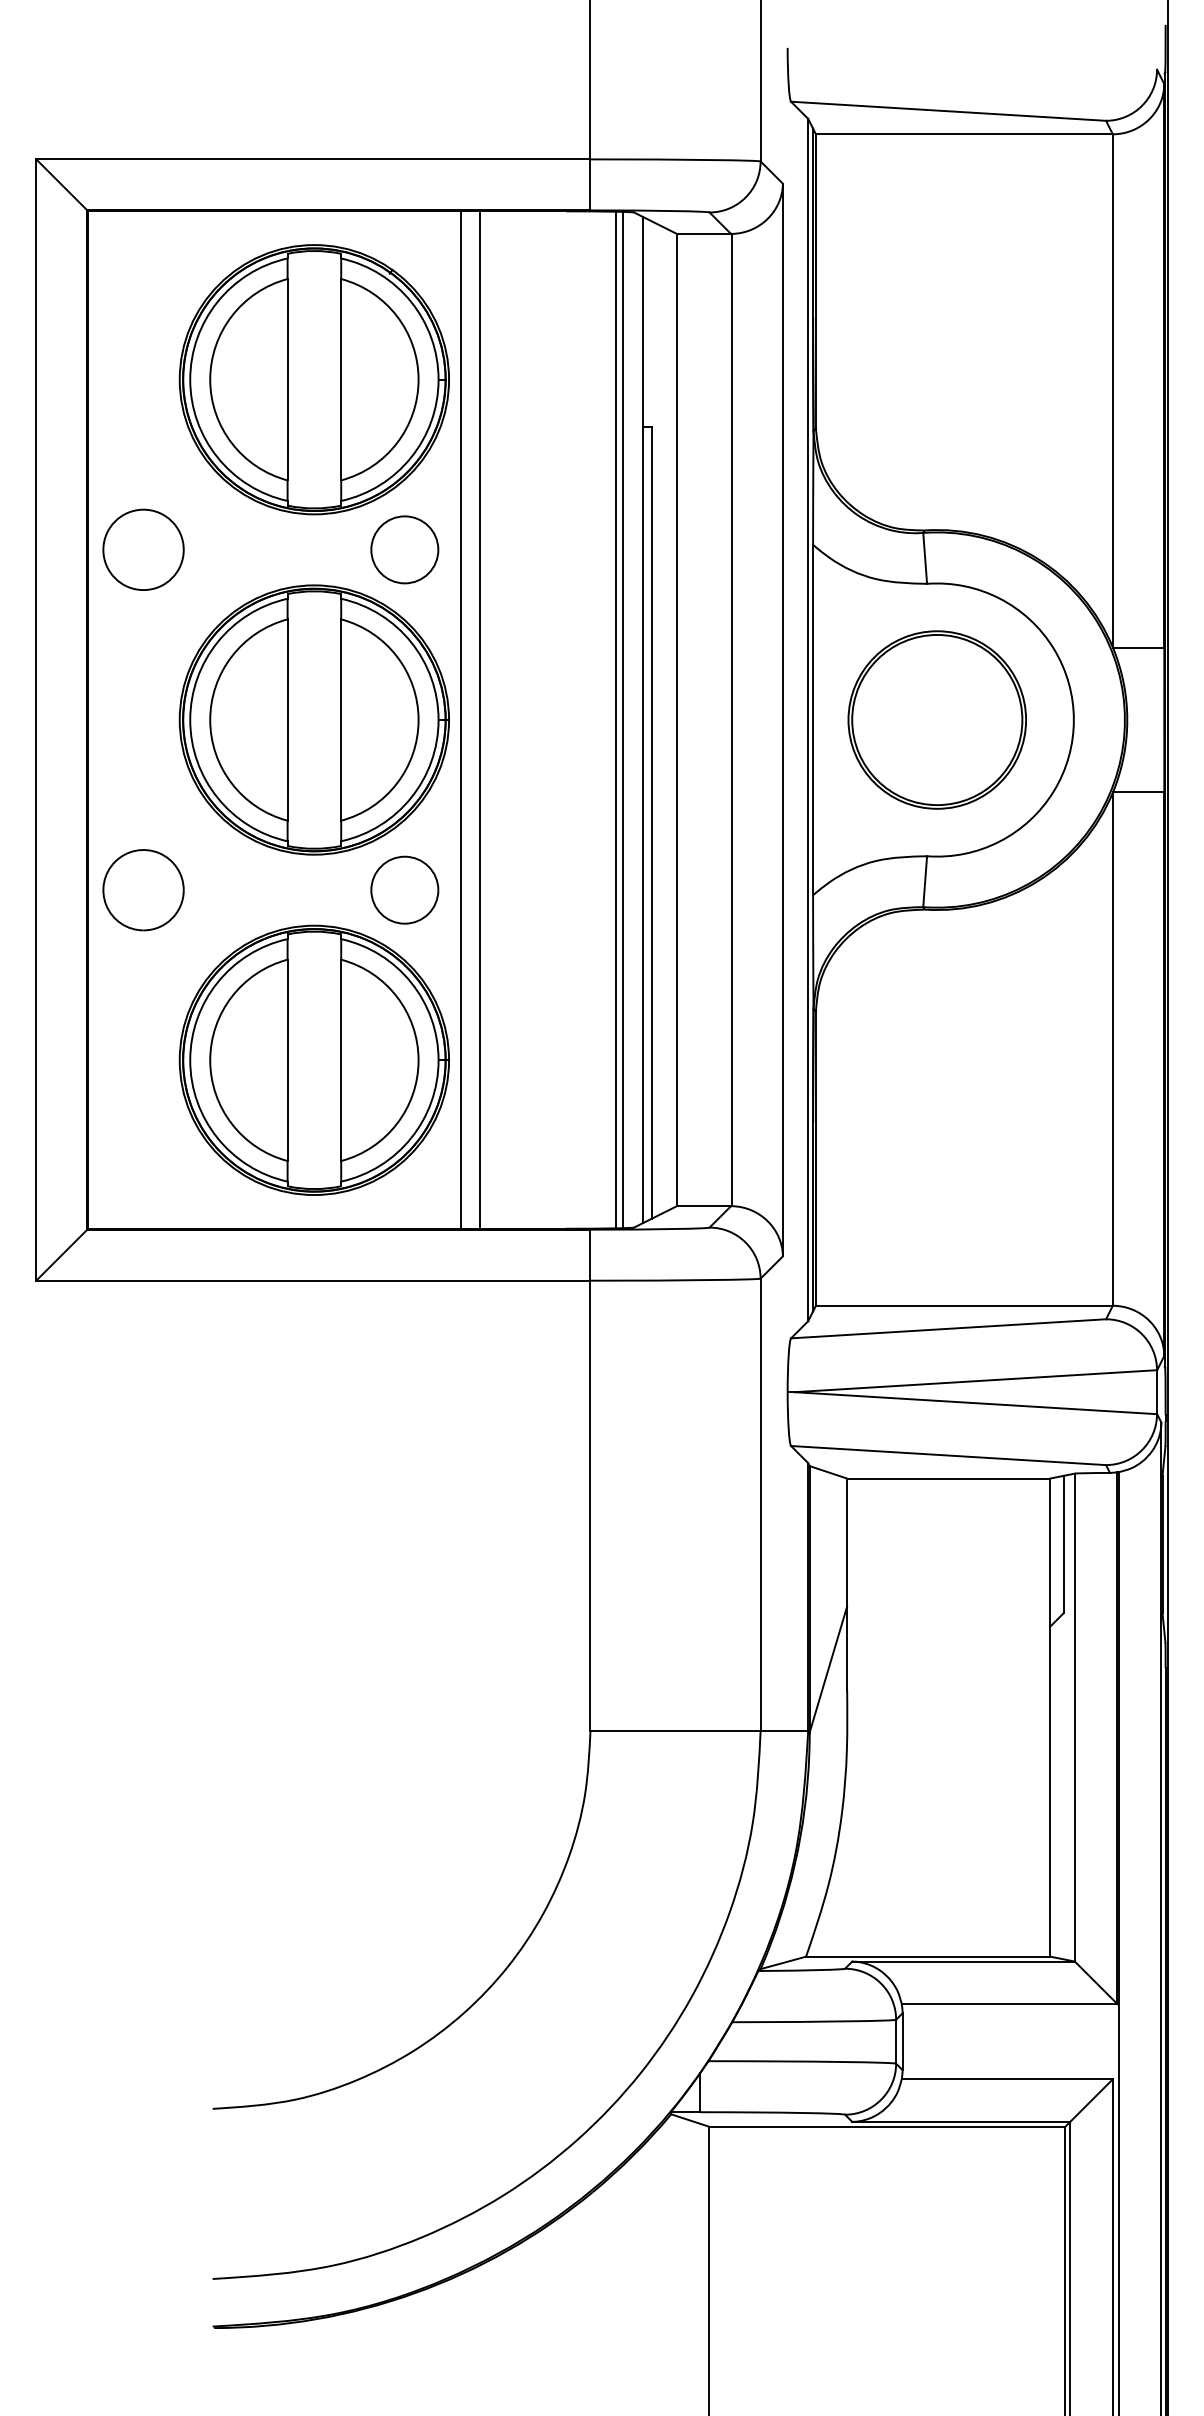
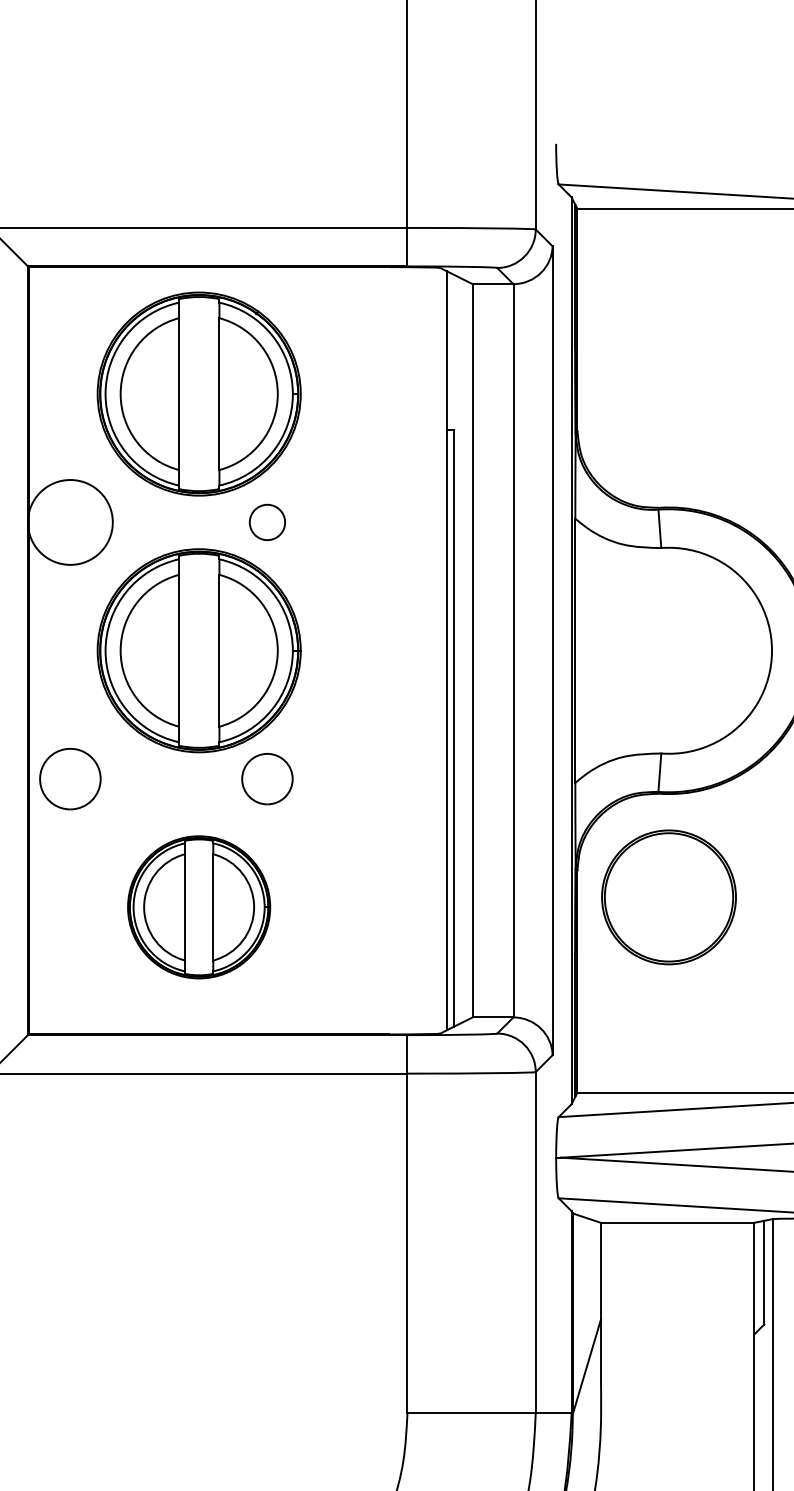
circle: (143, 549) -> (70, 522), size x1.4
circle: (404, 549) -> (267, 522), size x0.7
line: (460, 719) -> (309, 650), removed
line: (479, 719) -> (323, 650), removed
line: (615, 719) -> (426, 650), removed
line: (622, 719) -> (431, 650), removed
part: (936, 719) -> (668, 896), moved
part: (313, 1059) -> (198, 906), size x0.7

